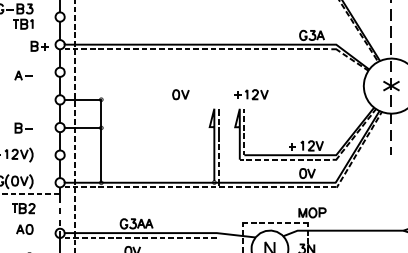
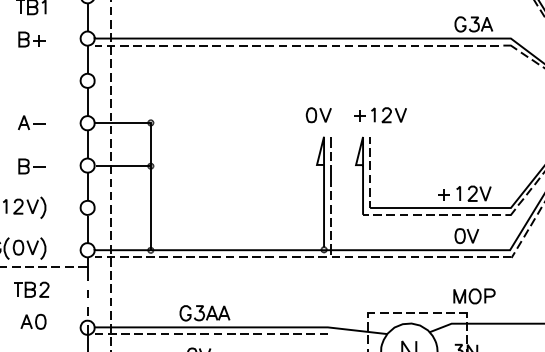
part: (39, 45) -> (31, 38), moved
part: (23, 75) -> (31, 122), moved
part: (180, 94) -> (318, 114), moved

